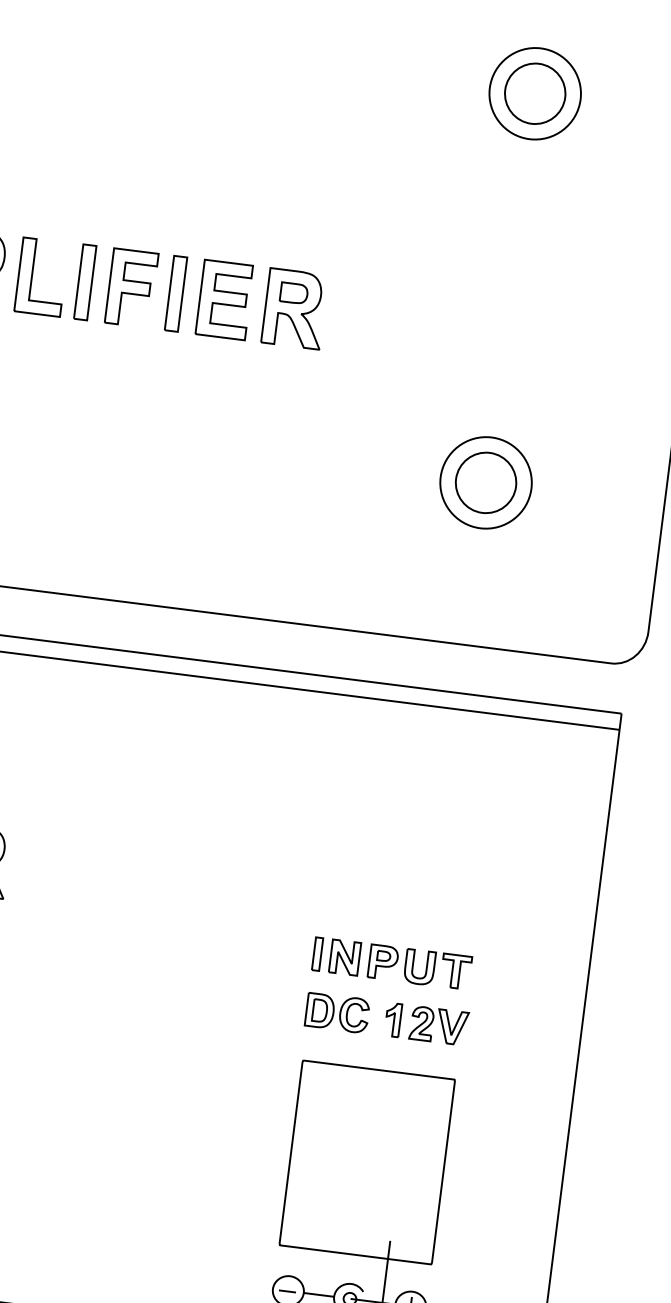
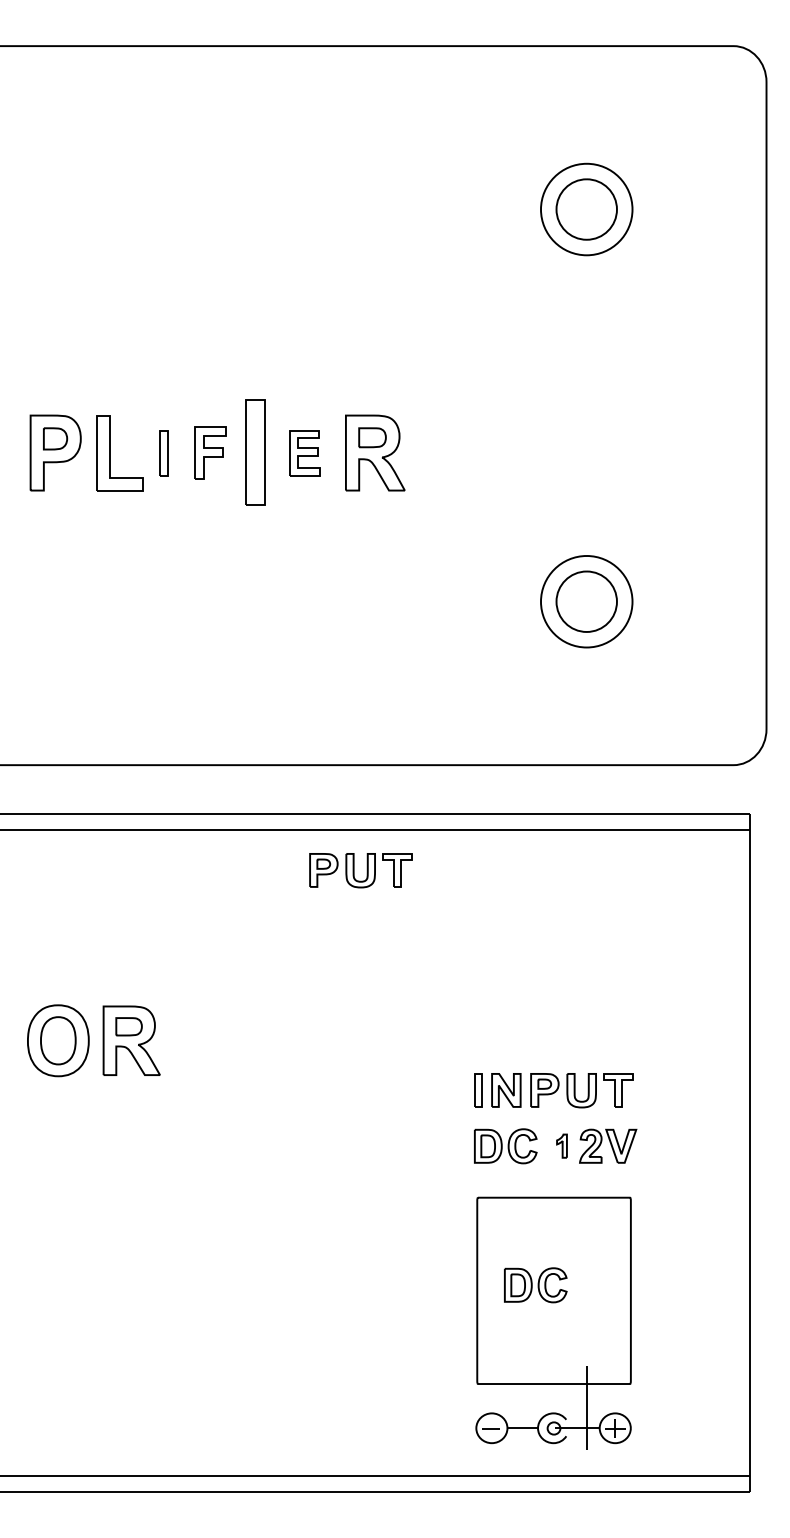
part: (84, 282) -> (163, 453), size x0.6
part: (131, 288) -> (210, 453), size x0.7
part: (176, 294) -> (255, 453), size x1.4
part: (224, 300) -> (304, 453), size x0.6
part: (227, 721) -> (360, 870), added
part: (392, 1019) -> (561, 1145), size x0.7
part: (349, 1154) -> (535, 1285), added

